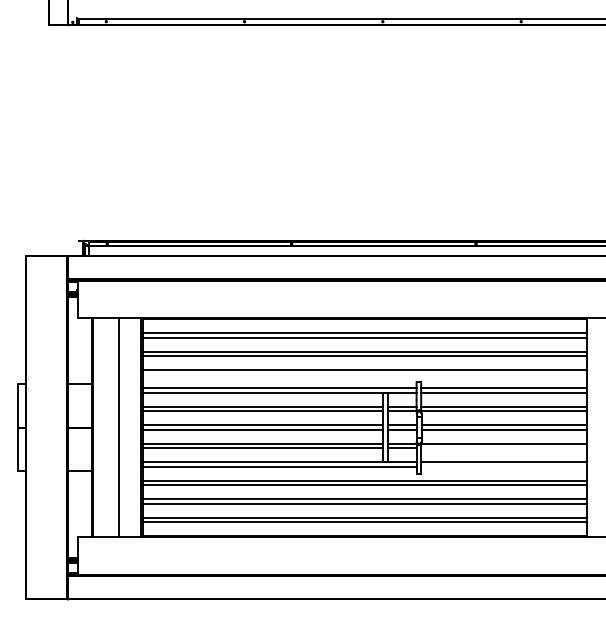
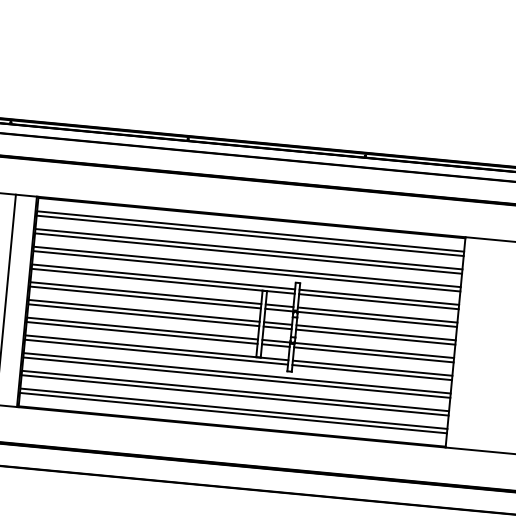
line: (364, 374) -> (246, 271), added
line: (504, 448) -> (374, 355), added
line: (504, 466) -> (372, 372), added

